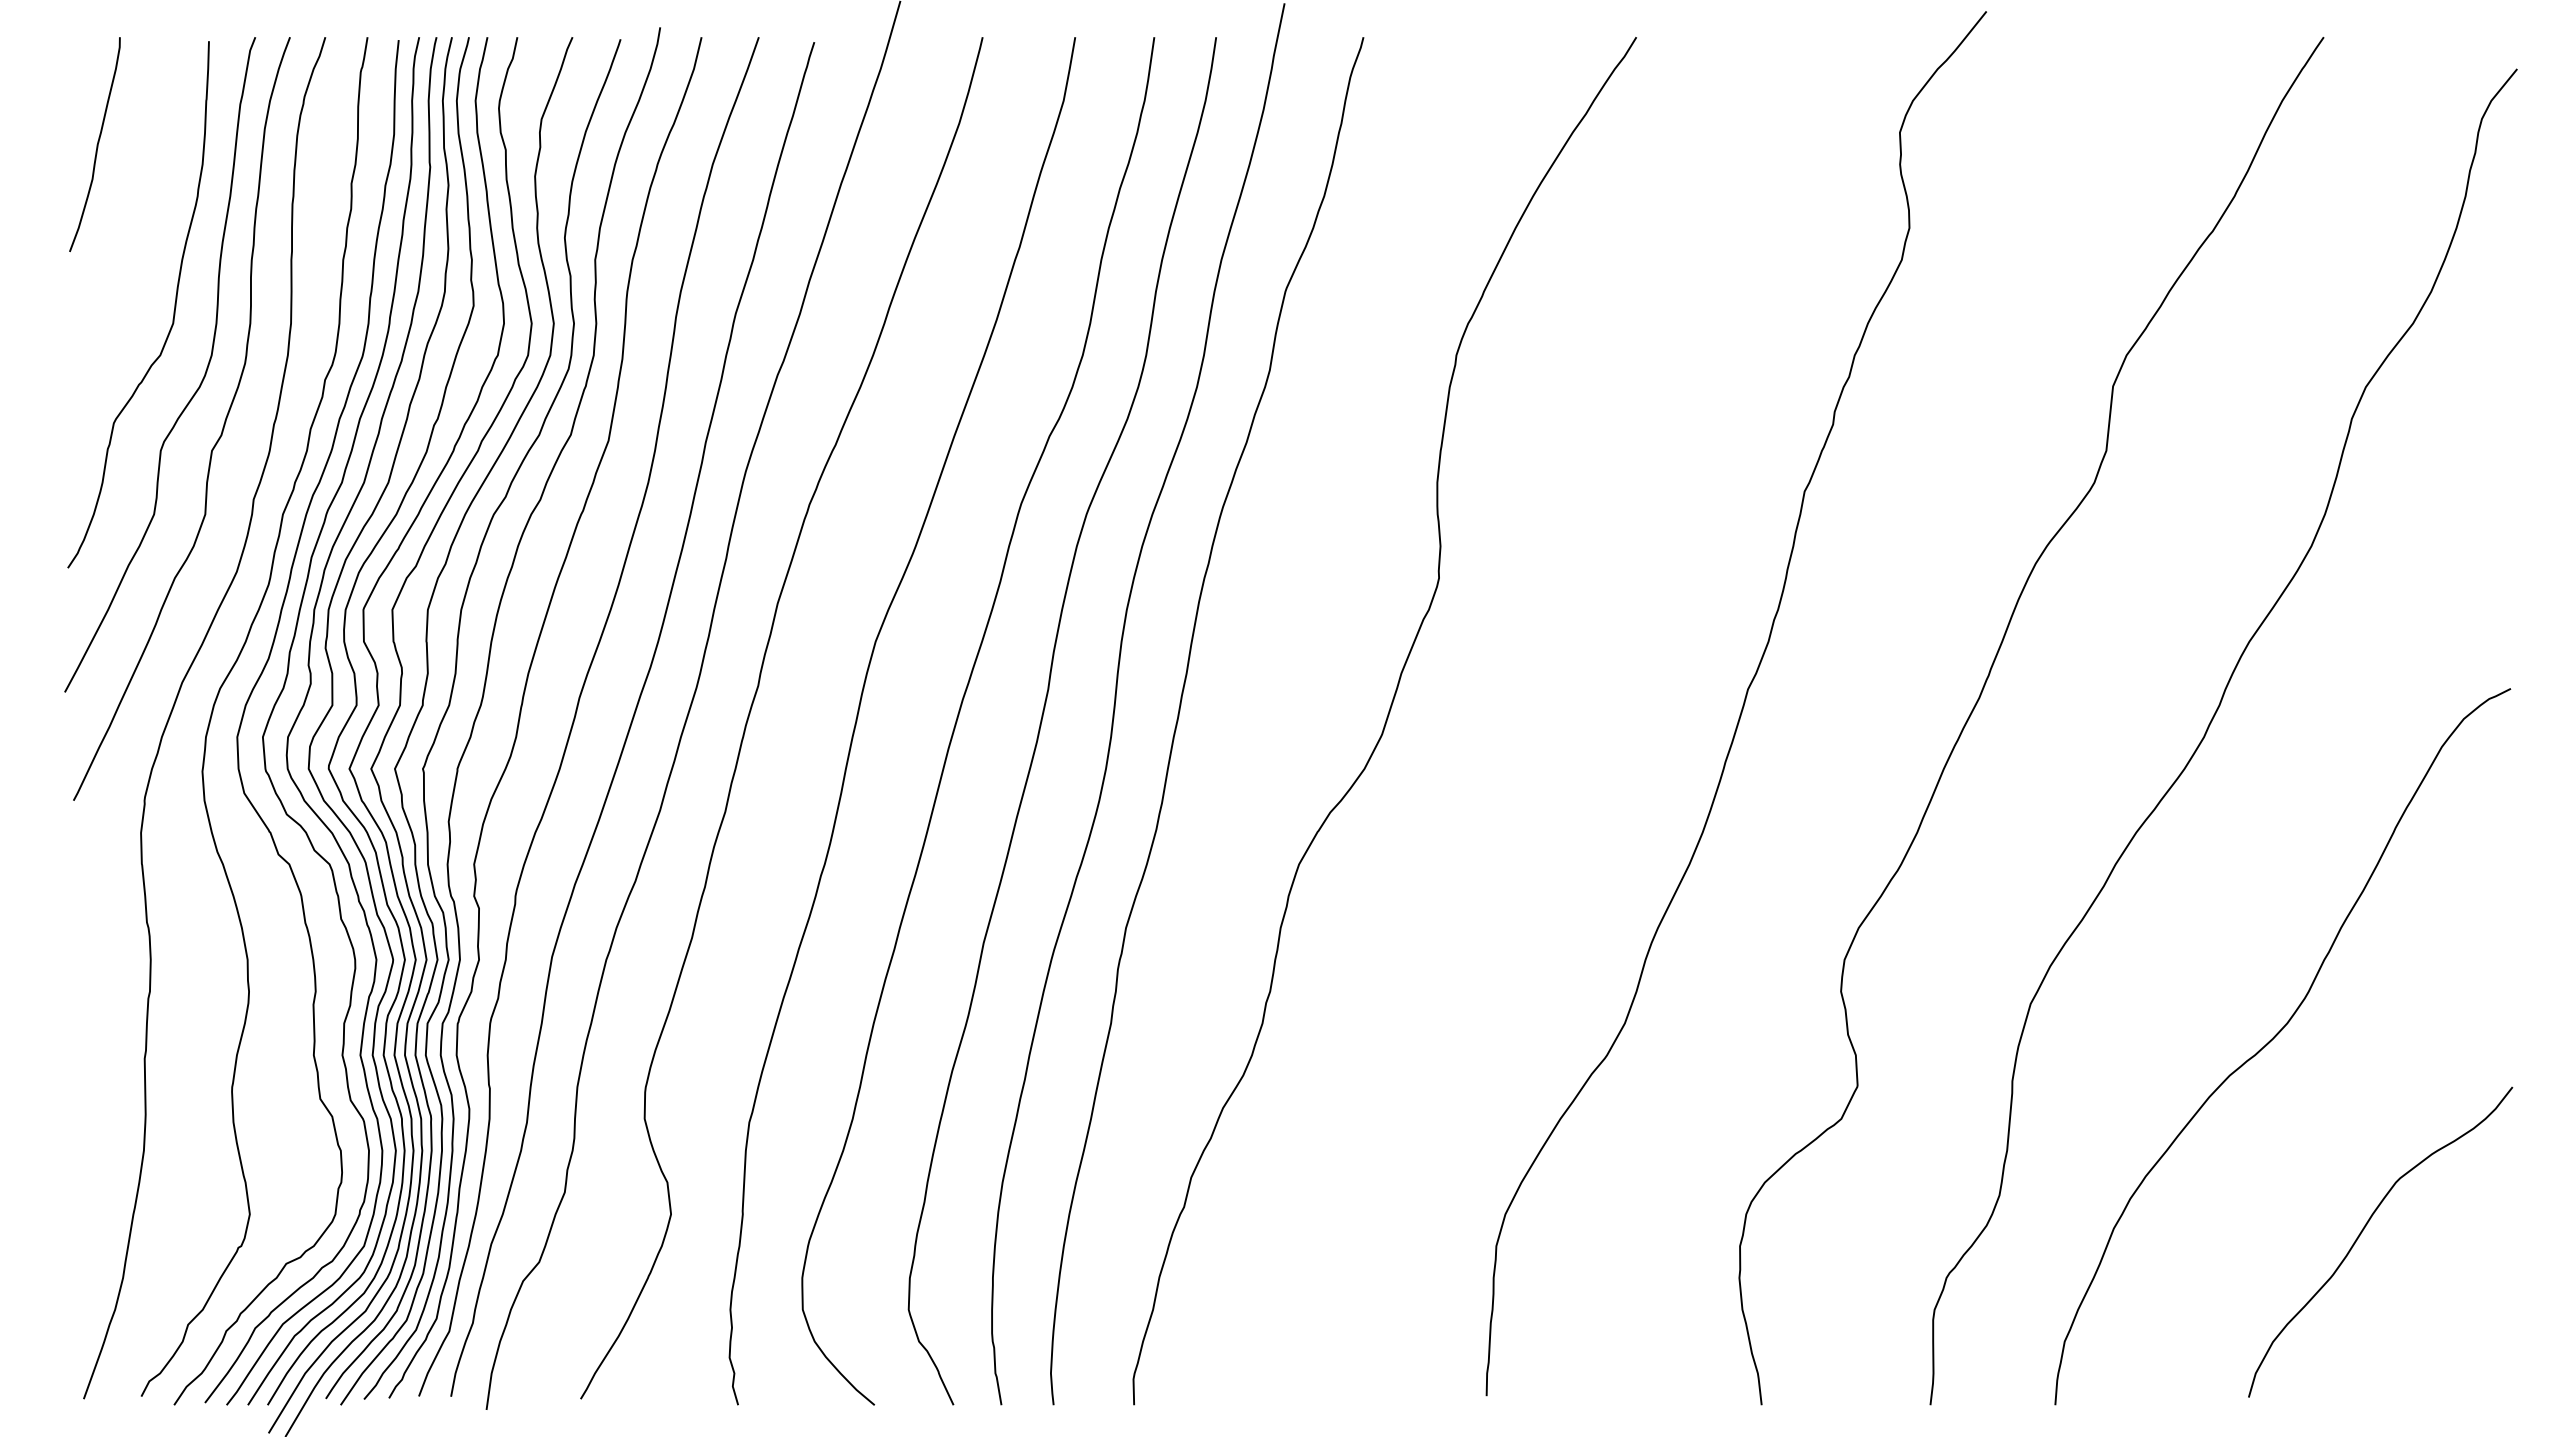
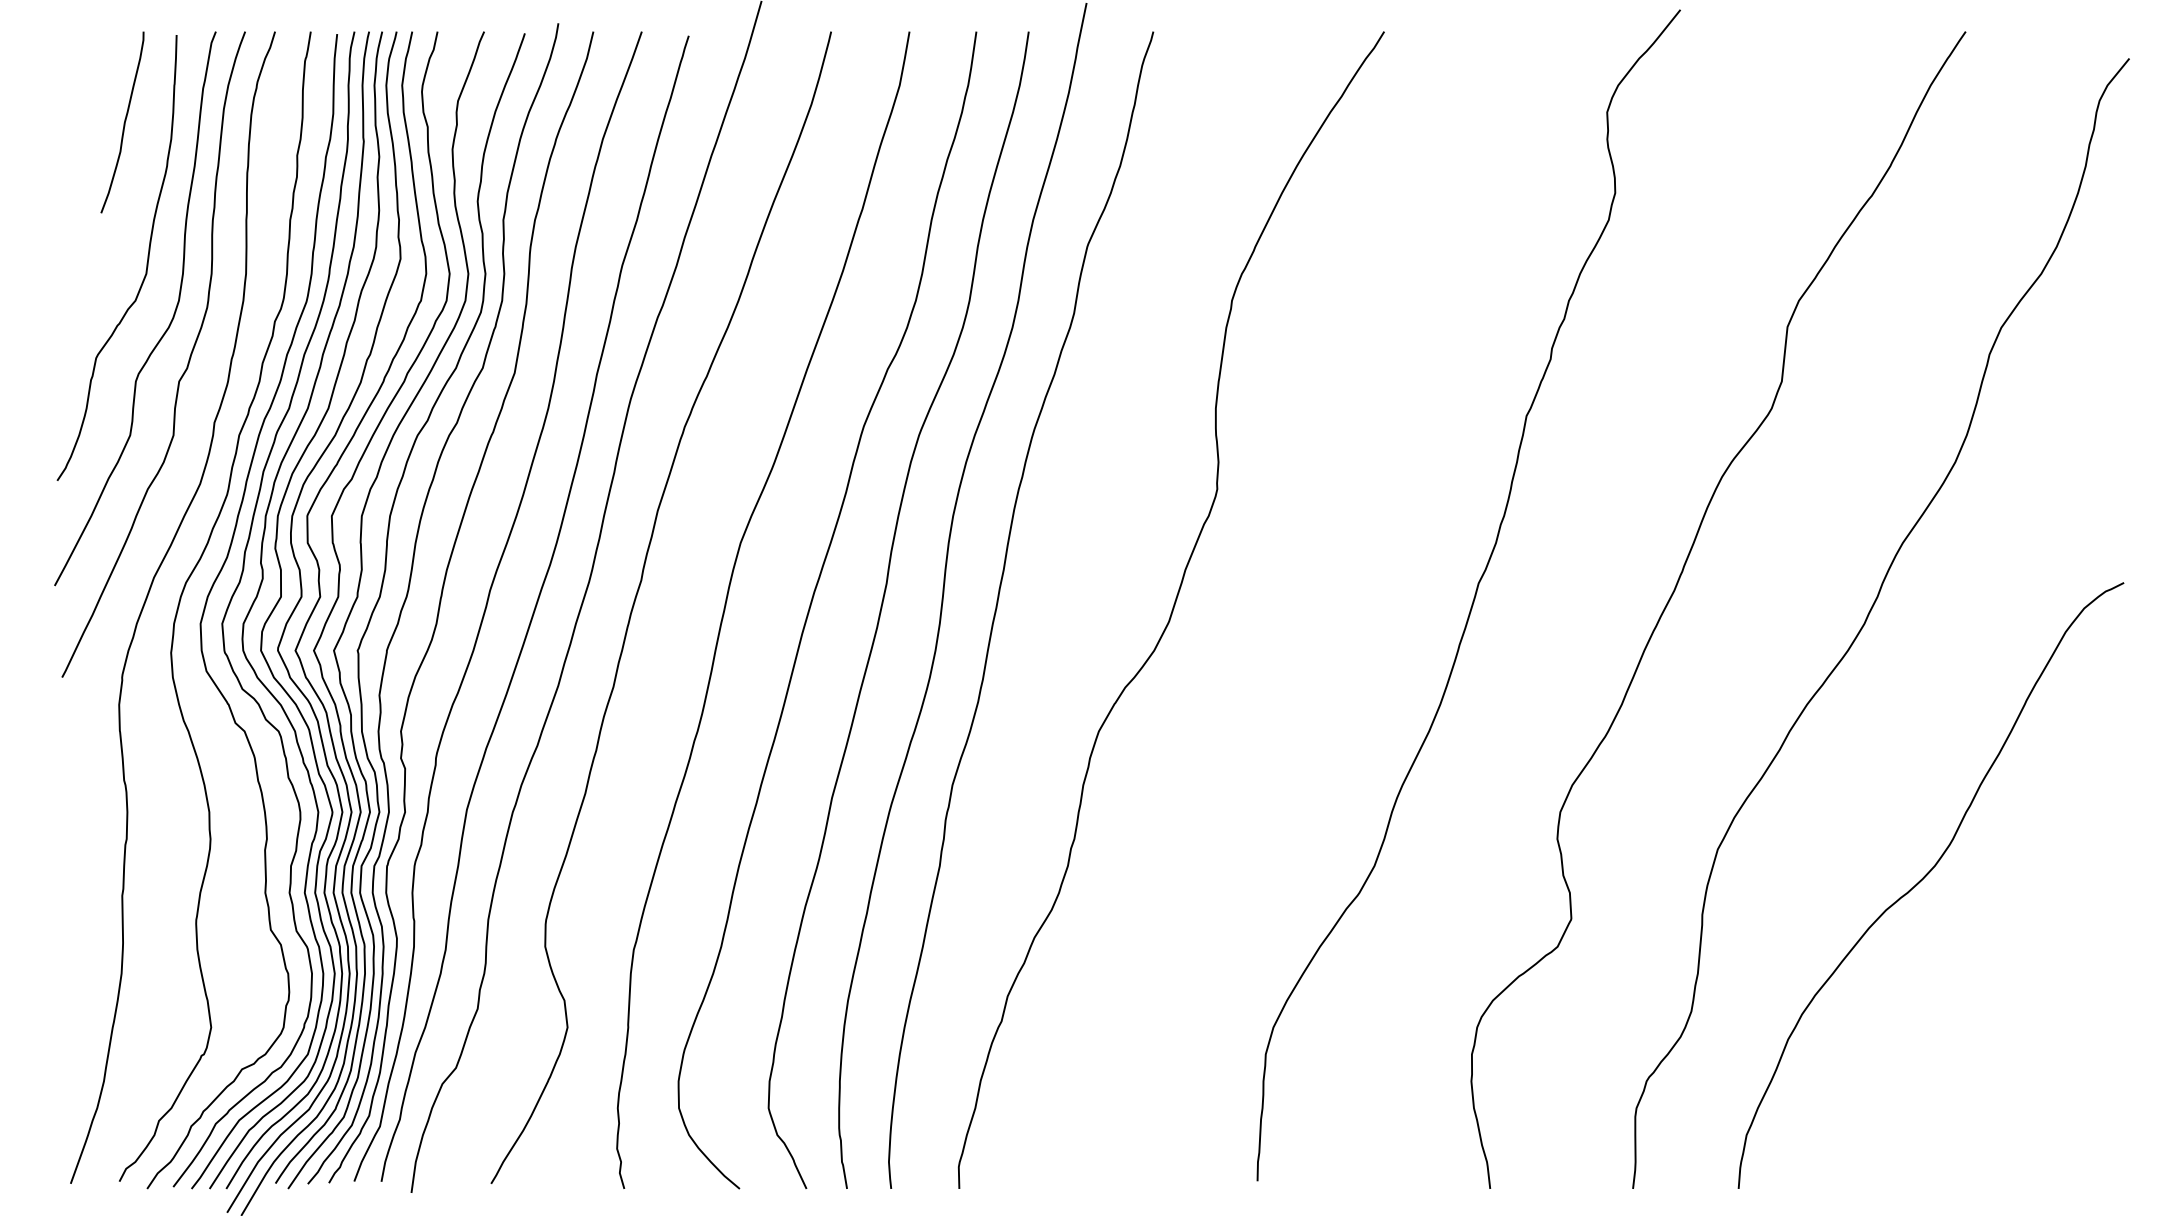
curve: (96, 144) -> (123, 122), moved
curve: (2364, 1229) -> (2000, 1040), removed

